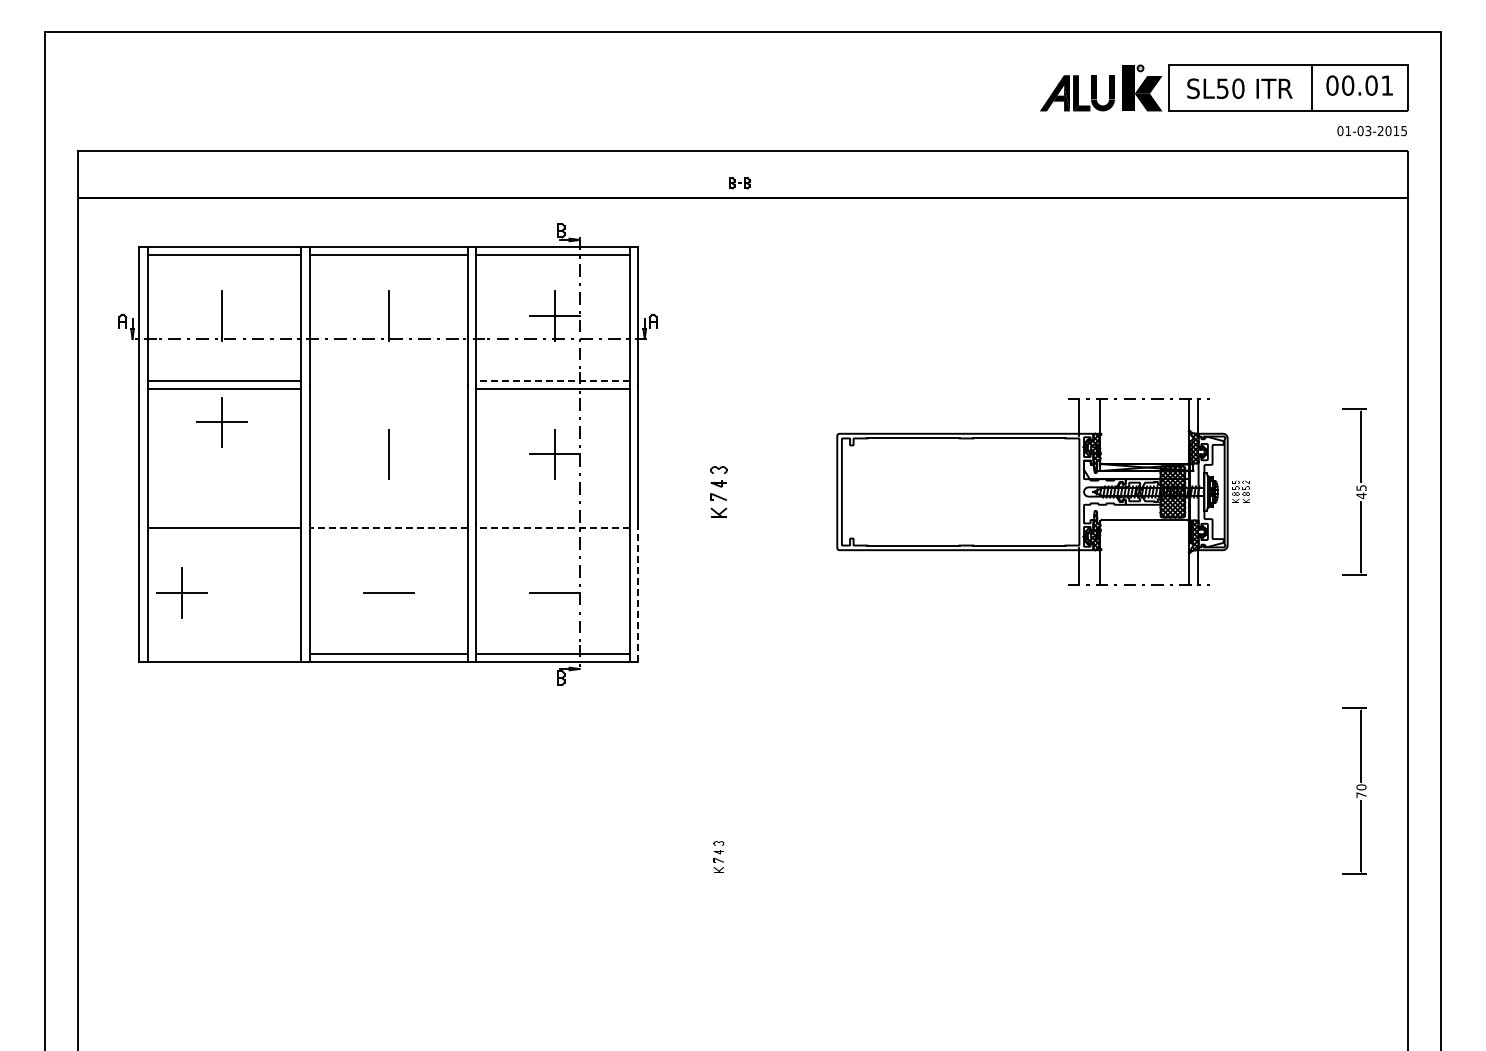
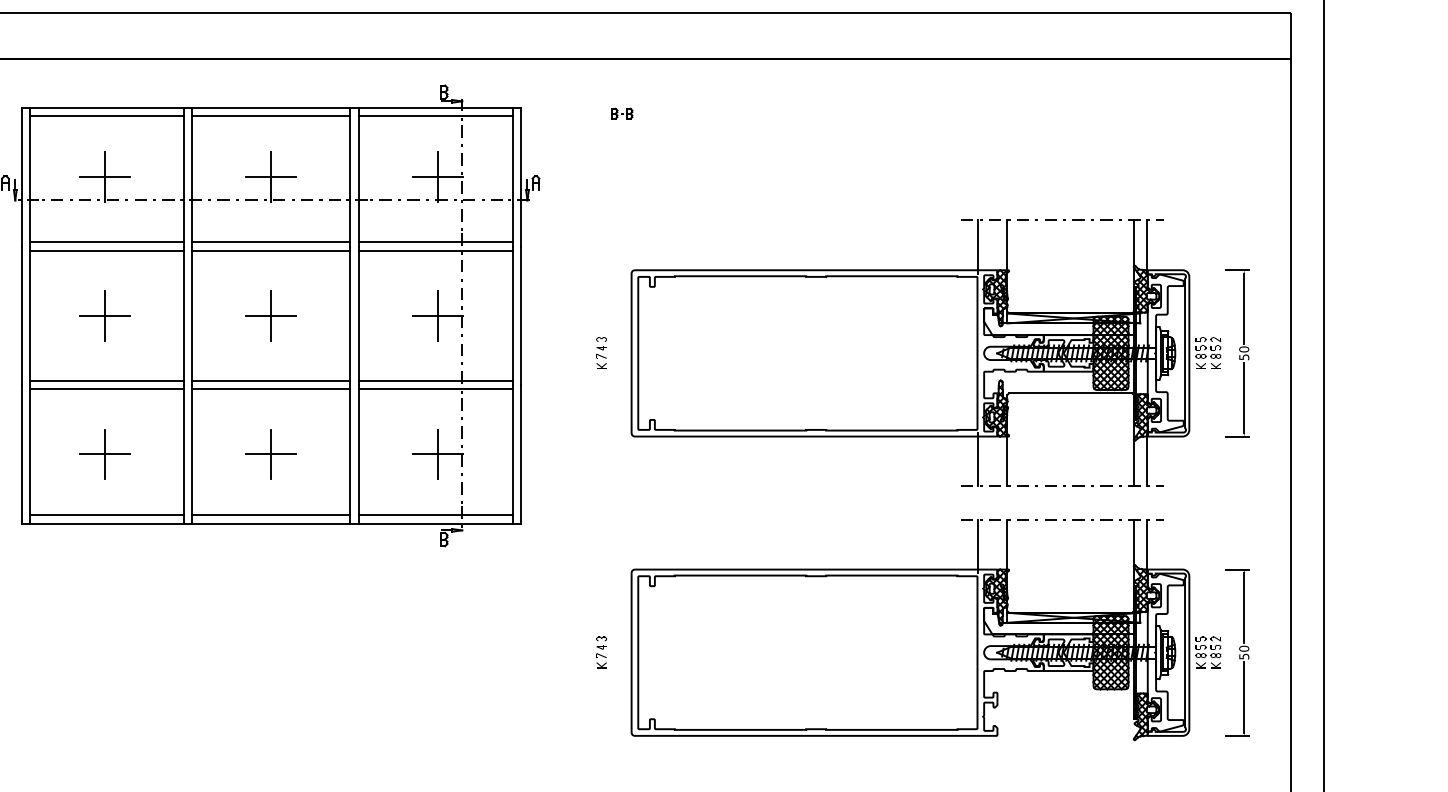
part: (739, 183) -> (622, 113), moved
line: (222, 315) -> (105, 176), added
line: (388, 315) -> (271, 176), added
line: (388, 381) -> (271, 242), added
line: (552, 381) -> (435, 242), dashed -> solid
line: (388, 389) -> (271, 250), added
part: (221, 422) -> (104, 315), moved
line: (388, 454) -> (271, 315), added
part: (718, 491) -> (601, 352), size x0.62
part: (1043, 491) -> (926, 352), size x1.43
text: (1361, 492) -> (1244, 353), 45 -> 50
line: (224, 519) -> (107, 380), added
line: (388, 519) -> (271, 380), added
line: (552, 519) -> (435, 380), added
line: (388, 527) -> (271, 388), dashed -> solid
line: (552, 527) -> (435, 388), dashed -> solid
part: (181, 592) -> (104, 453), moved
line: (638, 592) -> (521, 453), dashed -> solid
line: (388, 593) -> (271, 454), added
line: (554, 593) -> (437, 454), added
line: (224, 654) -> (107, 515), added
part: (1043, 768) -> (926, 629), added
text: (1361, 795) -> (1244, 656), 70 -> 50
part: (718, 856) -> (601, 651), moved

